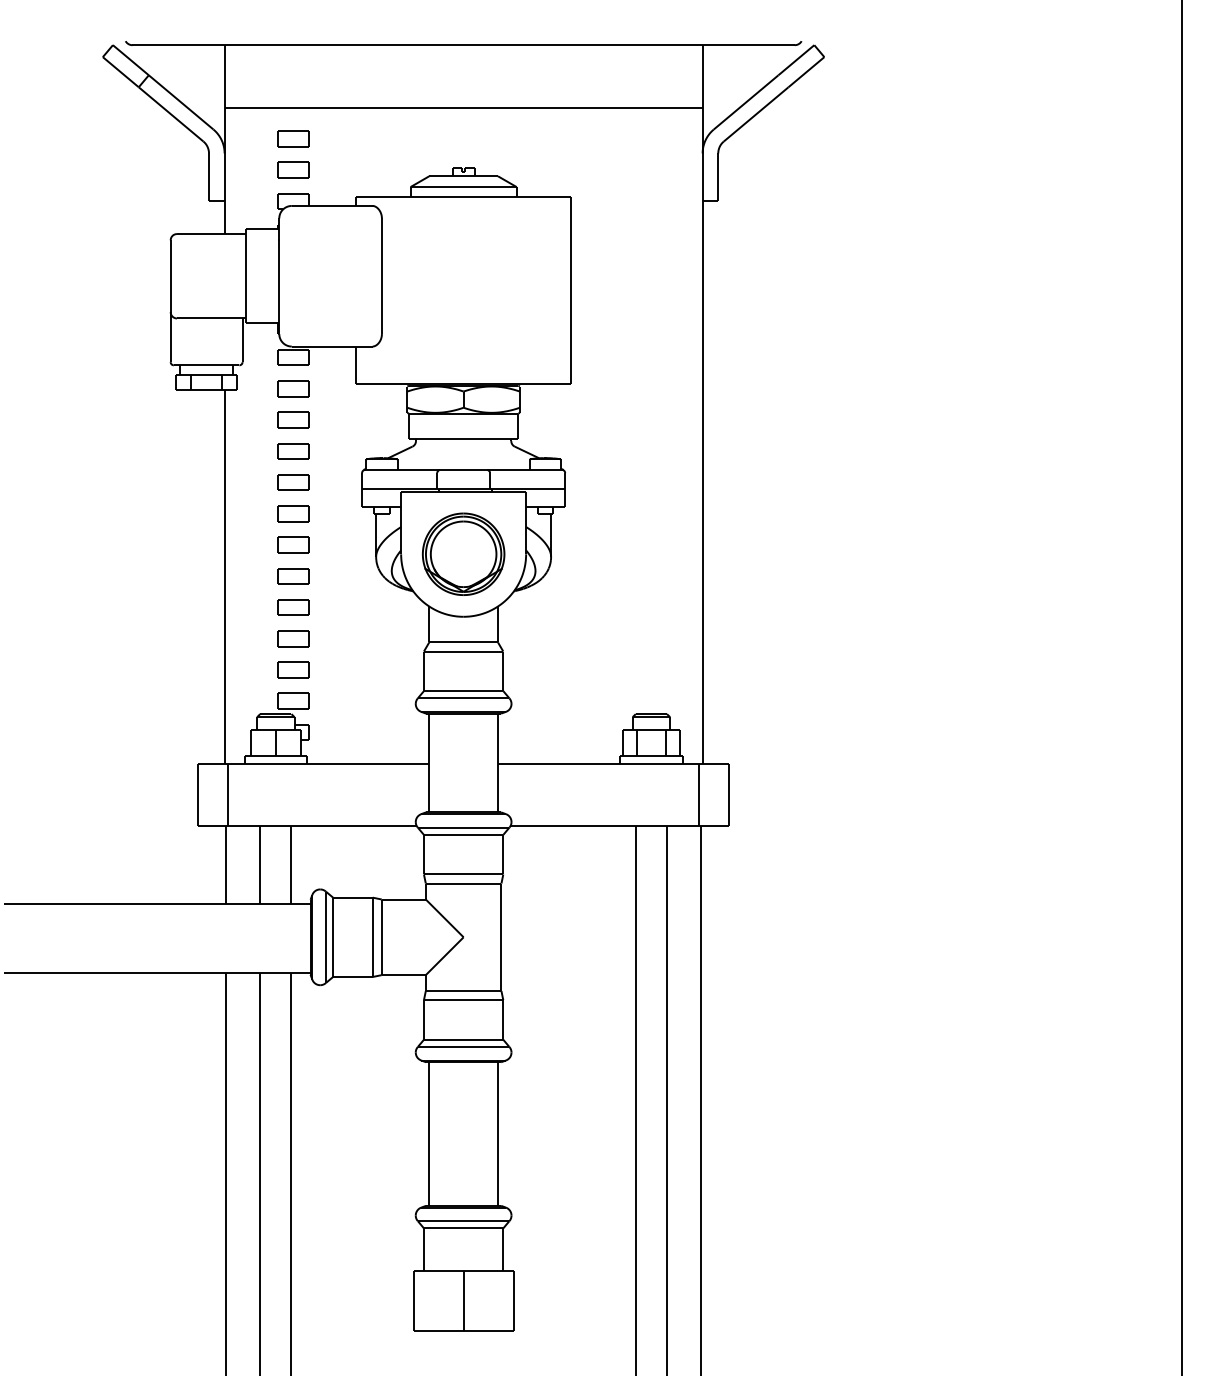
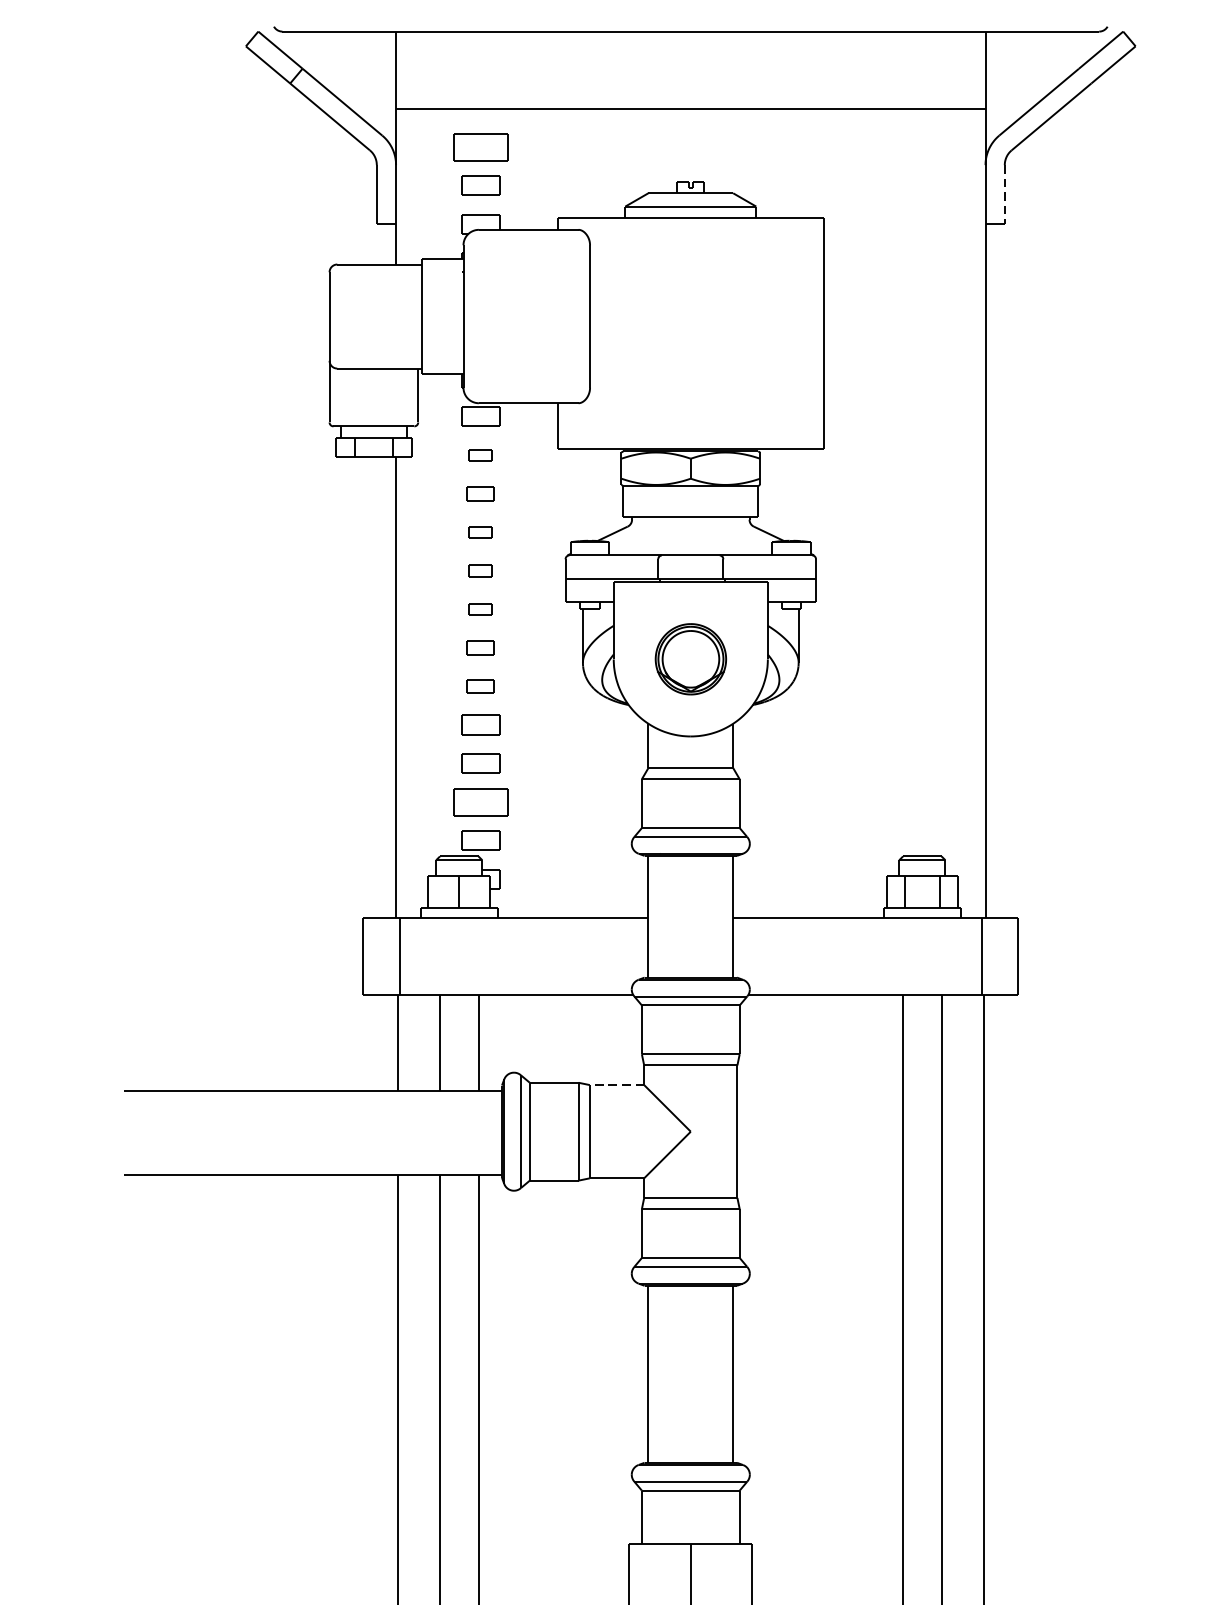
part: (293, 138) -> (481, 146), size x1.4
line: (718, 177) -> (1005, 194), solid -> dashed
part: (293, 388) -> (481, 454), size x0.6
part: (293, 419) -> (481, 493), size x0.7
part: (293, 451) -> (481, 532), size x0.6
part: (293, 482) -> (481, 570), size x0.6
part: (293, 513) -> (481, 609), size x0.6
part: (293, 544) -> (481, 647), size x0.7
part: (463, 553) -> (690, 658), size x0.7
part: (293, 576) -> (481, 686), size x0.7
part: (293, 669) -> (481, 801), size x1.4
line: (403, 899) -> (616, 1085), solid -> dashed

